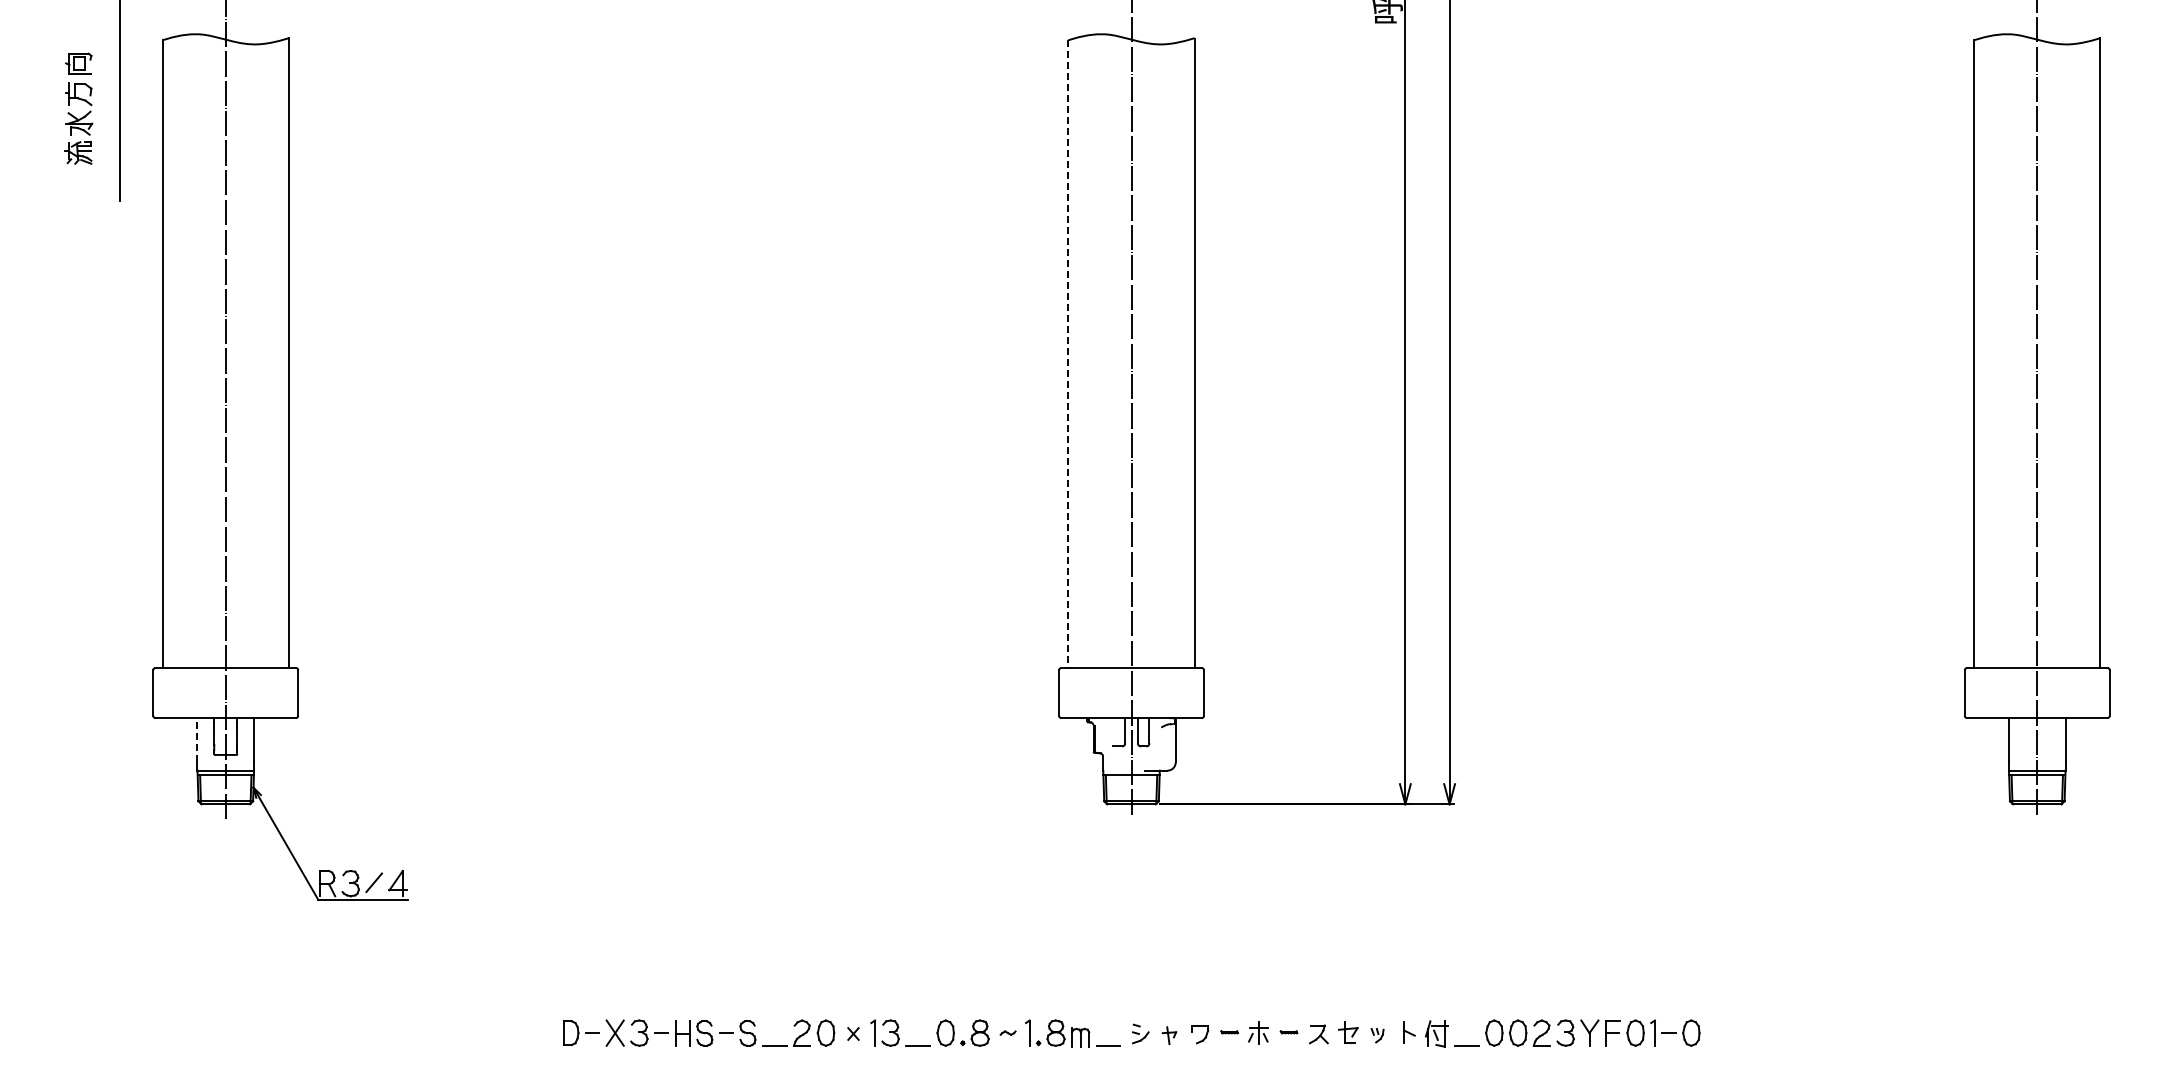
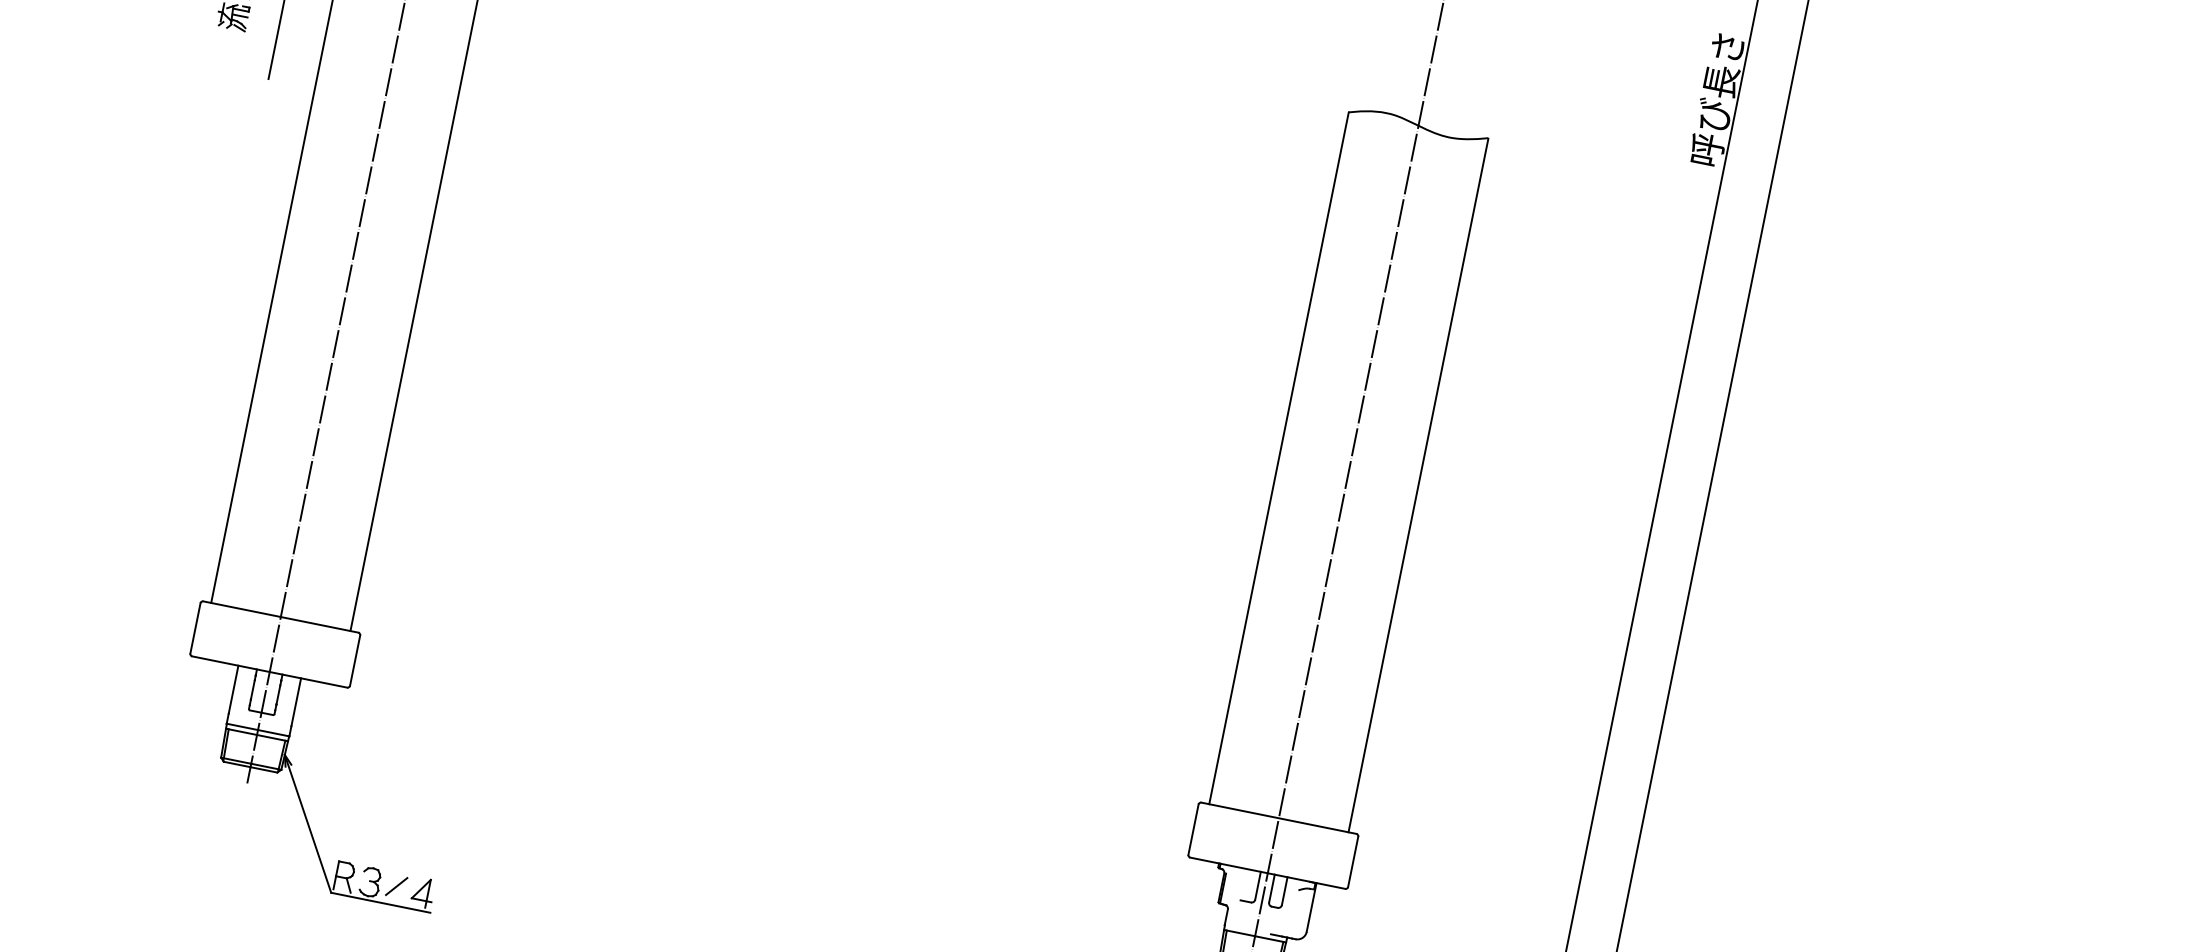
line: (1068, 354) -> (1279, 458), dashed -> solid
line: (197, 739) -> (233, 689), dashed -> solid

